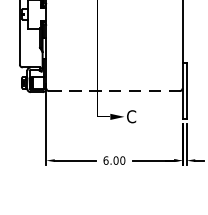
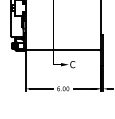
line: (114, 91) -> (63, 50), dashed -> solid

